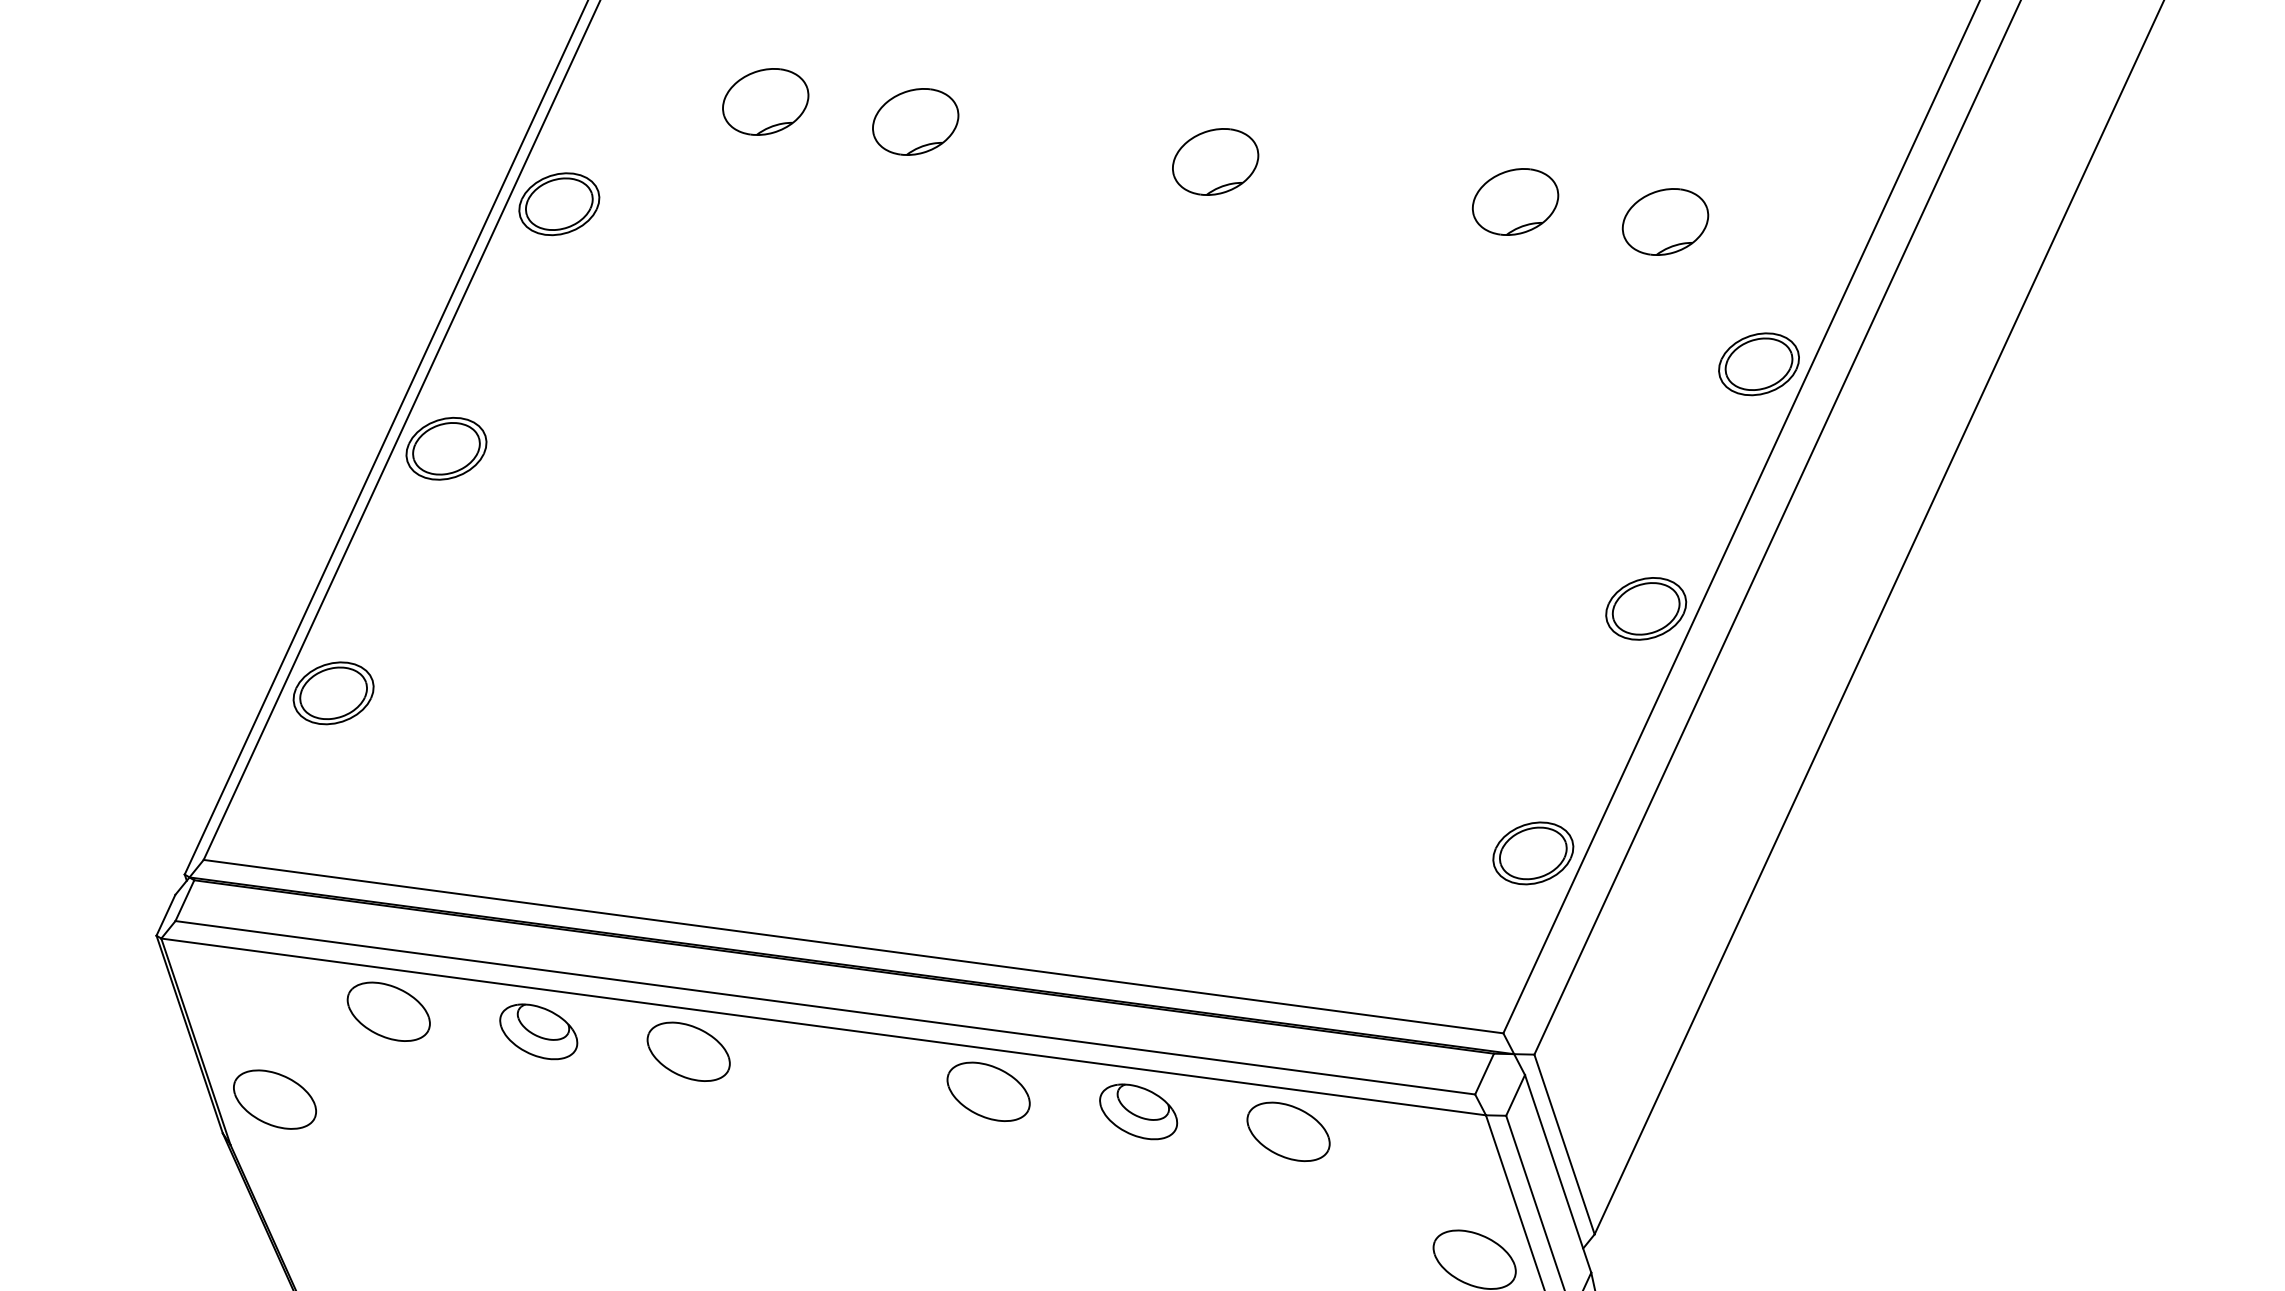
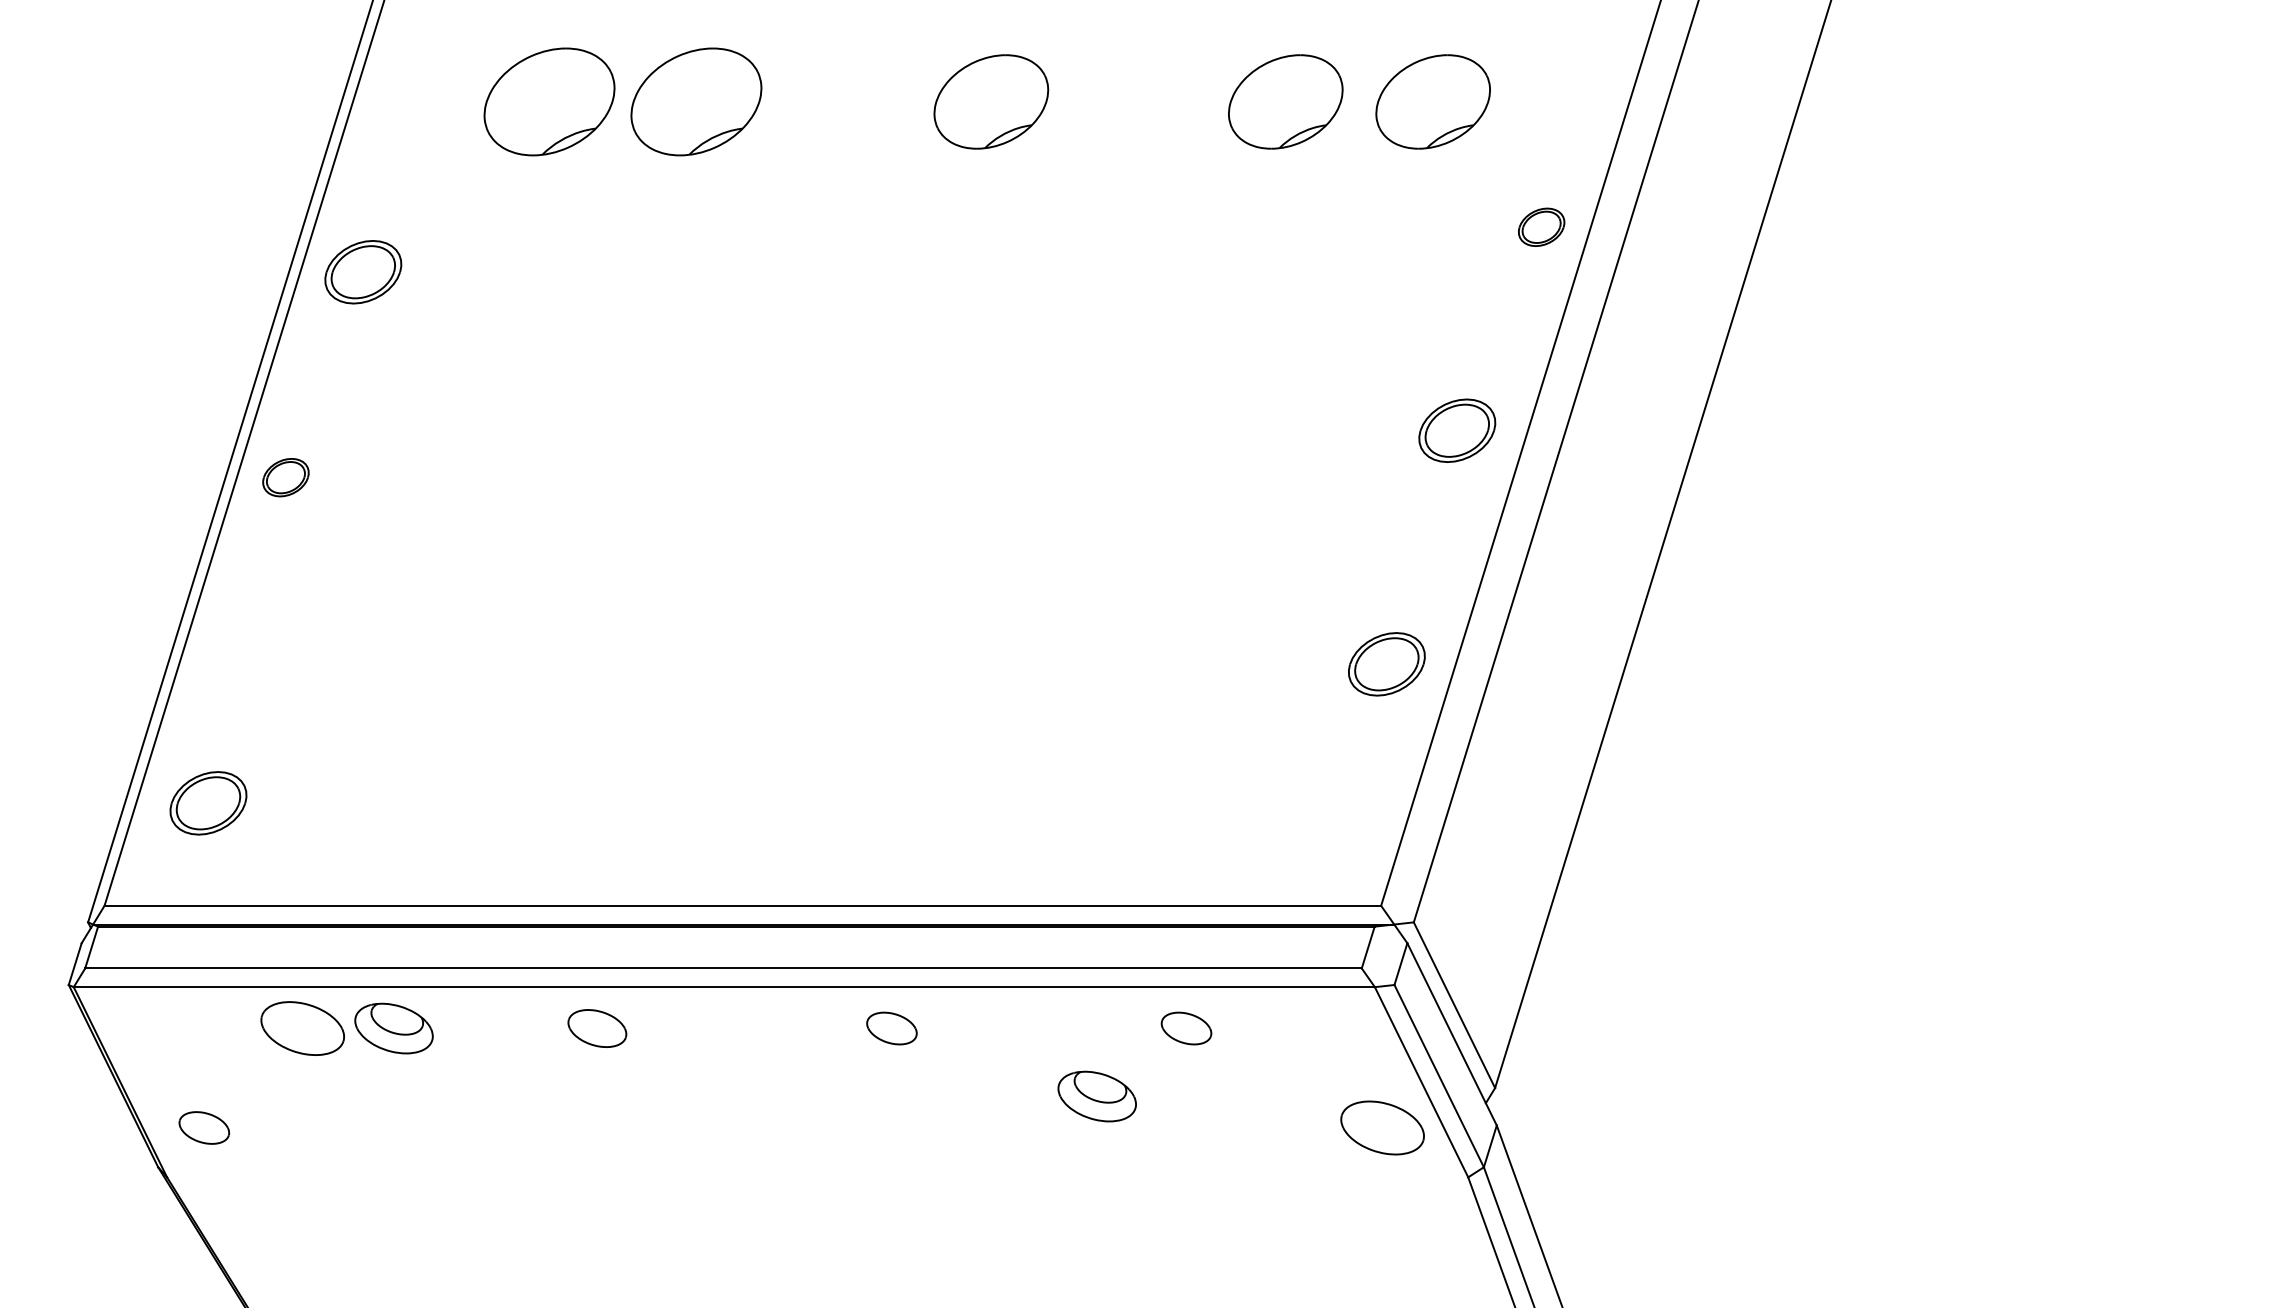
part: (764, 101) -> (548, 101), size x1.6
part: (915, 121) -> (696, 101), size x1.6
part: (1214, 161) -> (990, 101), size x1.4
part: (1515, 201) -> (1285, 101), size x1.4
part: (559, 204) -> (363, 272), moved
part: (1664, 221) -> (1432, 101), size x1.4
part: (1758, 364) -> (1541, 227), size x0.6
part: (446, 448) -> (285, 477), size x0.6
part: (1646, 608) -> (1457, 430), moved
part: (333, 693) -> (208, 803), moved
part: (1532, 853) -> (1386, 664), moved
part: (538, 1031) -> (393, 1028), moved
part: (688, 1051) -> (597, 1028), size x0.7
part: (988, 1091) -> (891, 1028), size x0.6
part: (275, 1099) -> (204, 1127), size x0.6
part: (1137, 1111) -> (1096, 1096), moved
part: (1288, 1131) -> (1186, 1028), size x0.6

